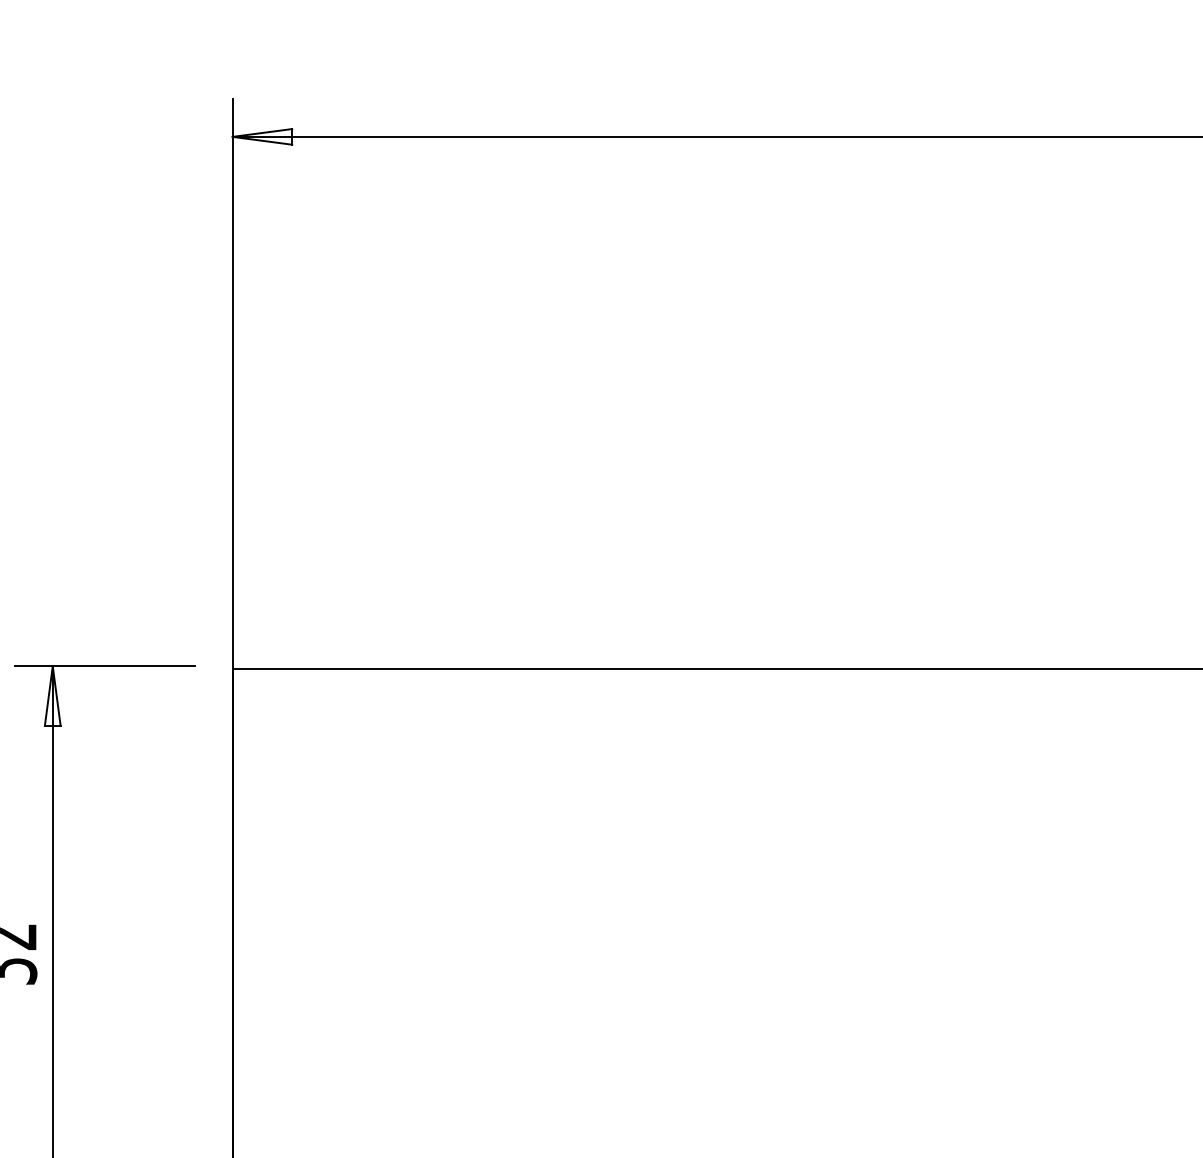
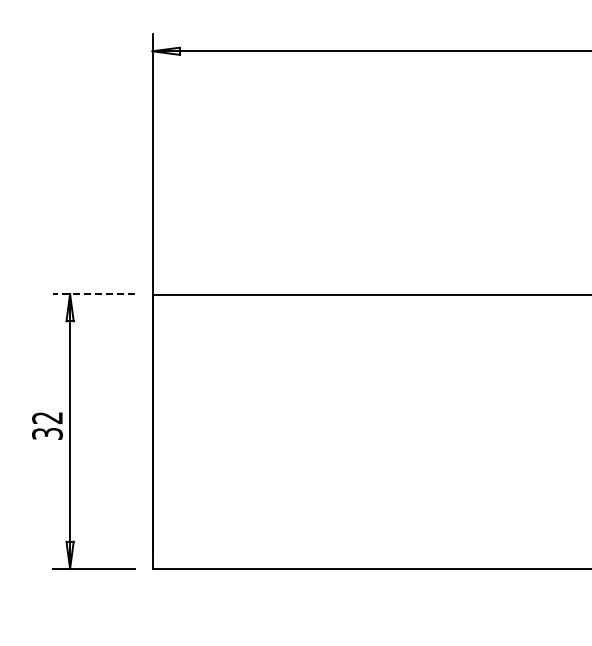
line: (103, 667) -> (93, 294), solid -> dashed

